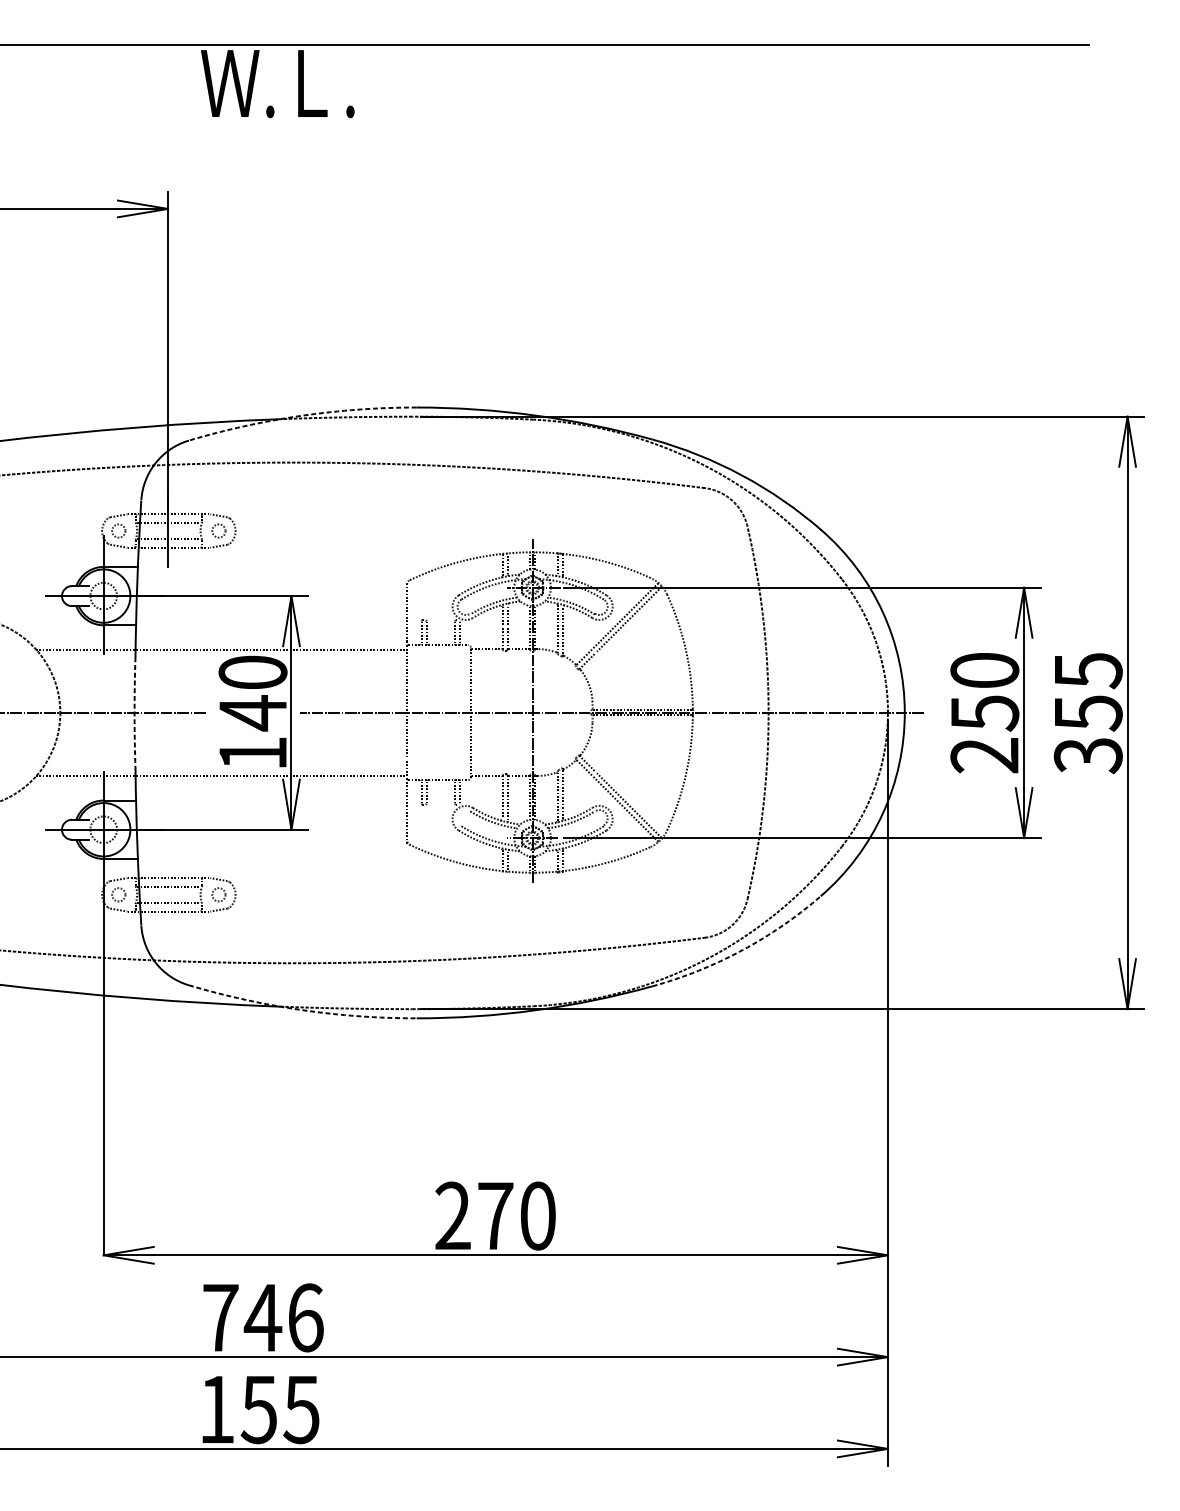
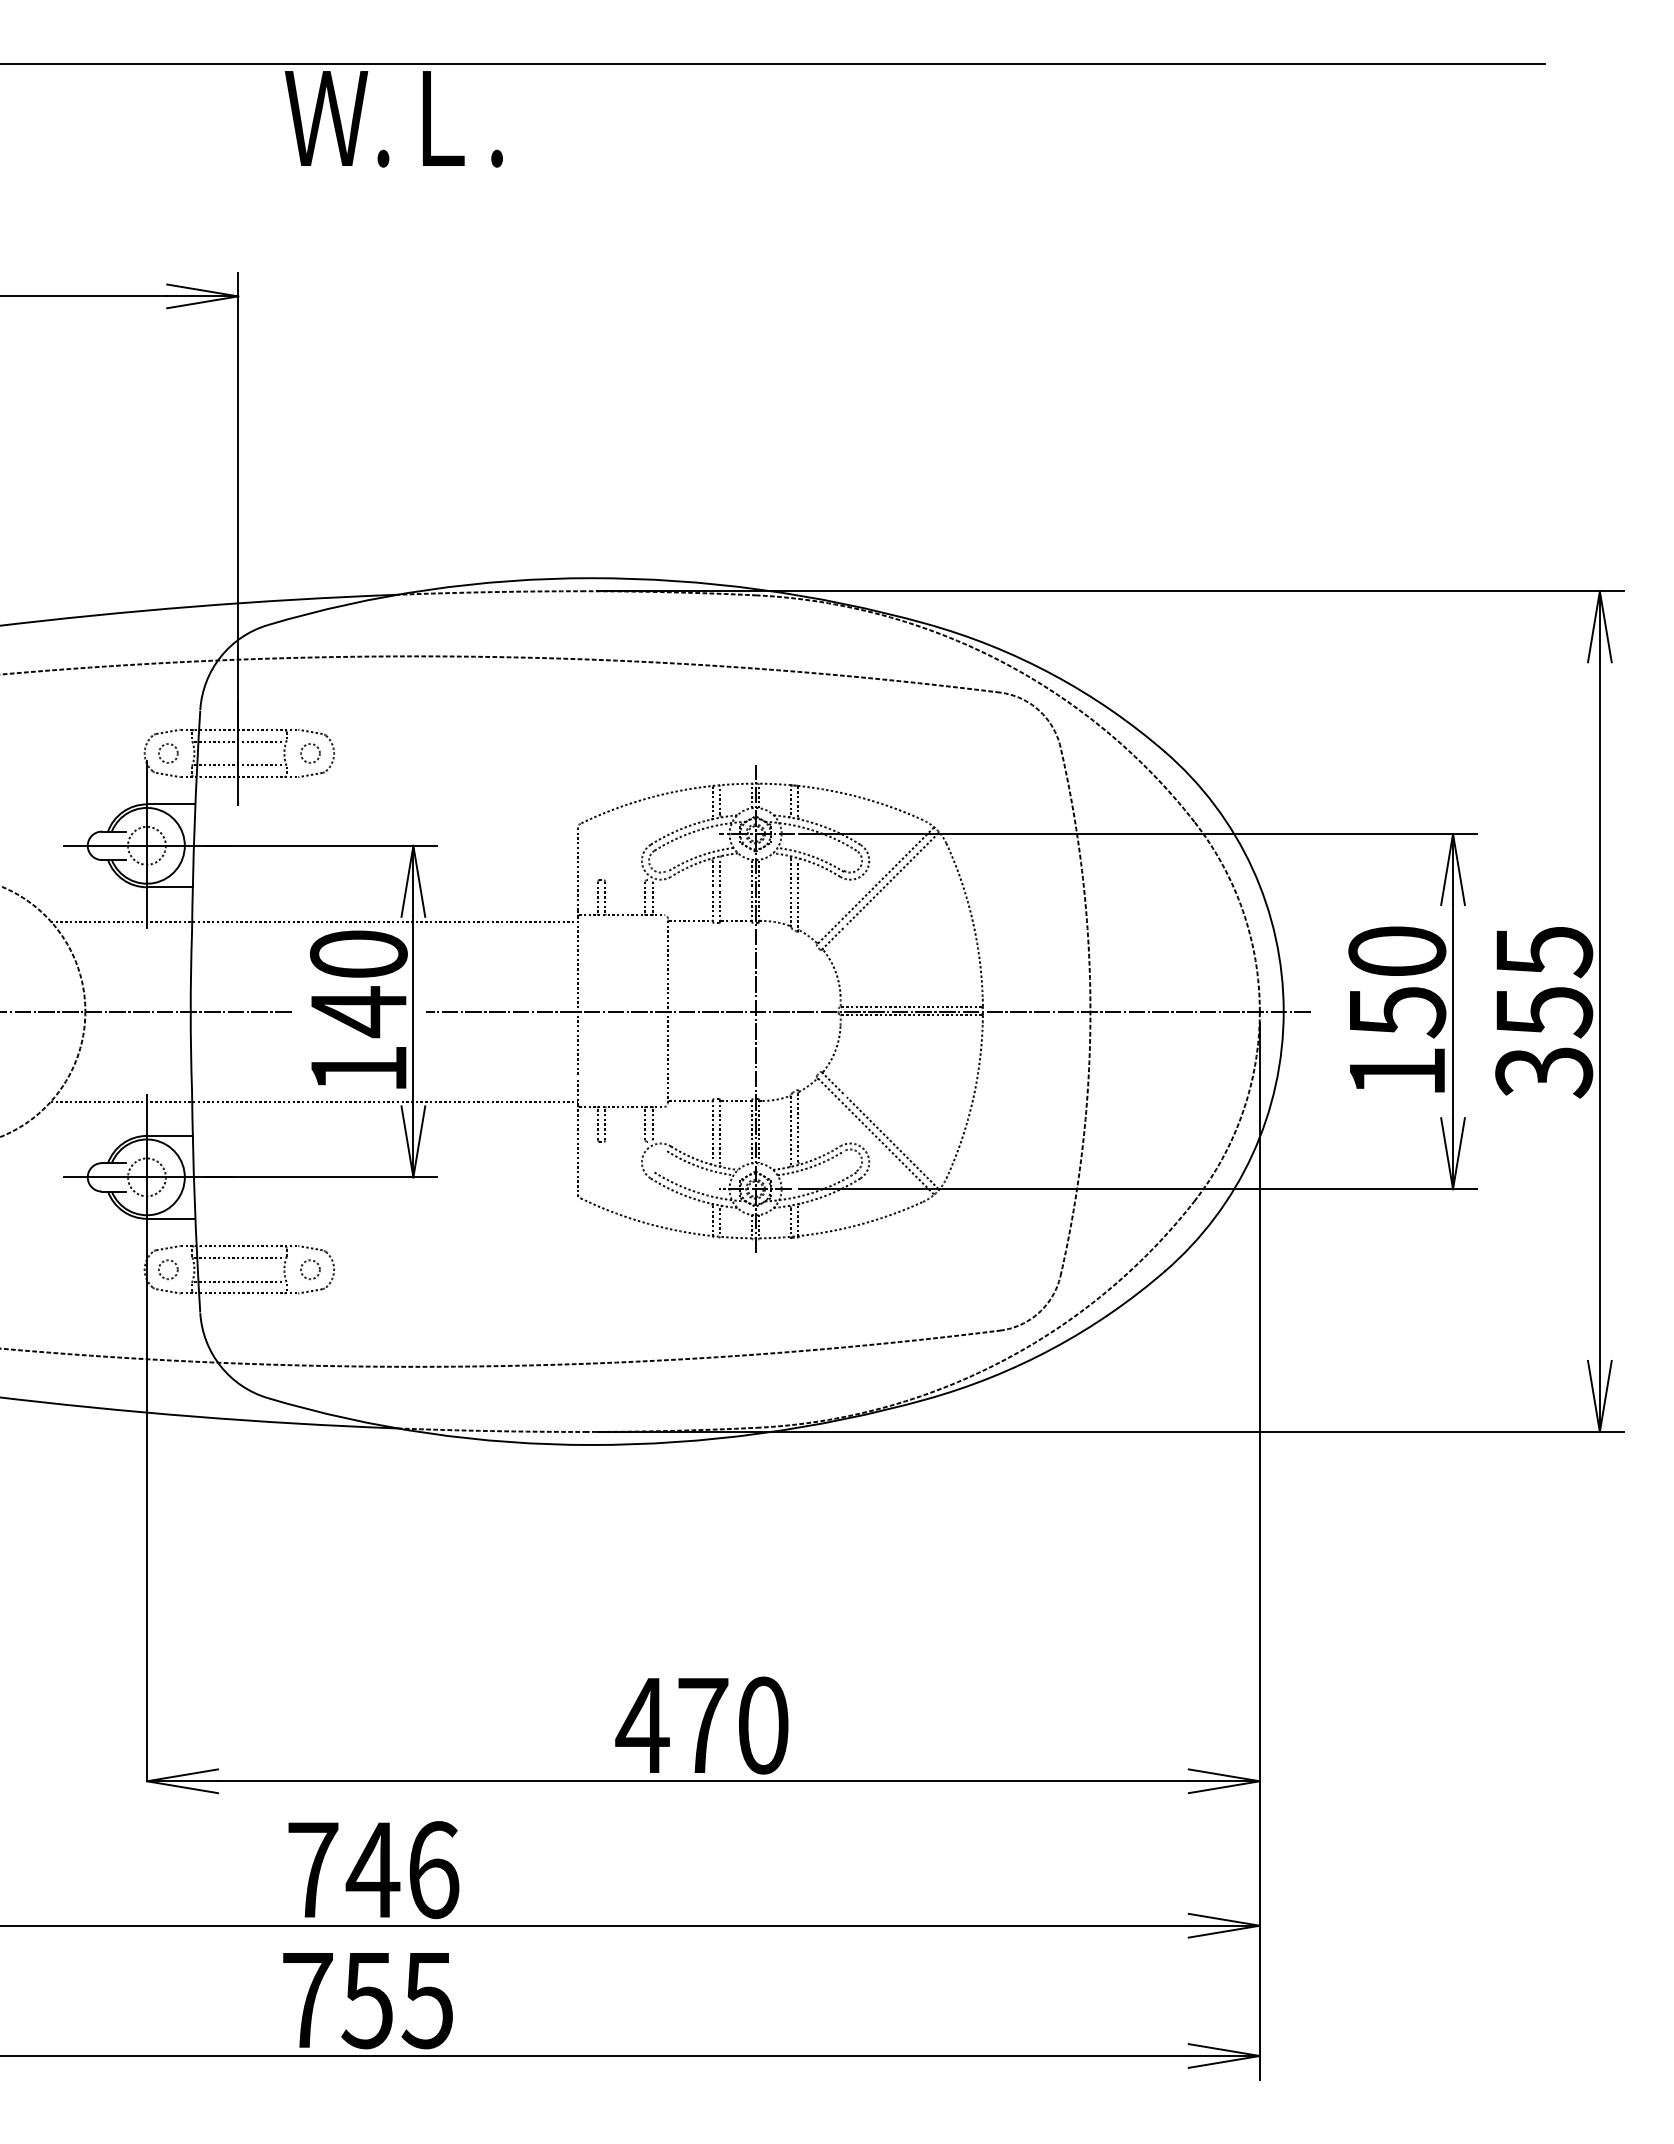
arc: (301, 416) -> (427, 590), dashed -> solid
arc: (134, 712) -> (190, 1011), dashed -> solid
text: (984, 755) -> (1396, 1072), 250 -> 150
arc: (741, 950) -> (1052, 1348), dashed -> solid
arc: (301, 1010) -> (427, 1433), dashed -> solid
text: (452, 1215) -> (642, 1724), 270 -> 470
text: (216, 1409) -> (307, 2000), 155 -> 755

